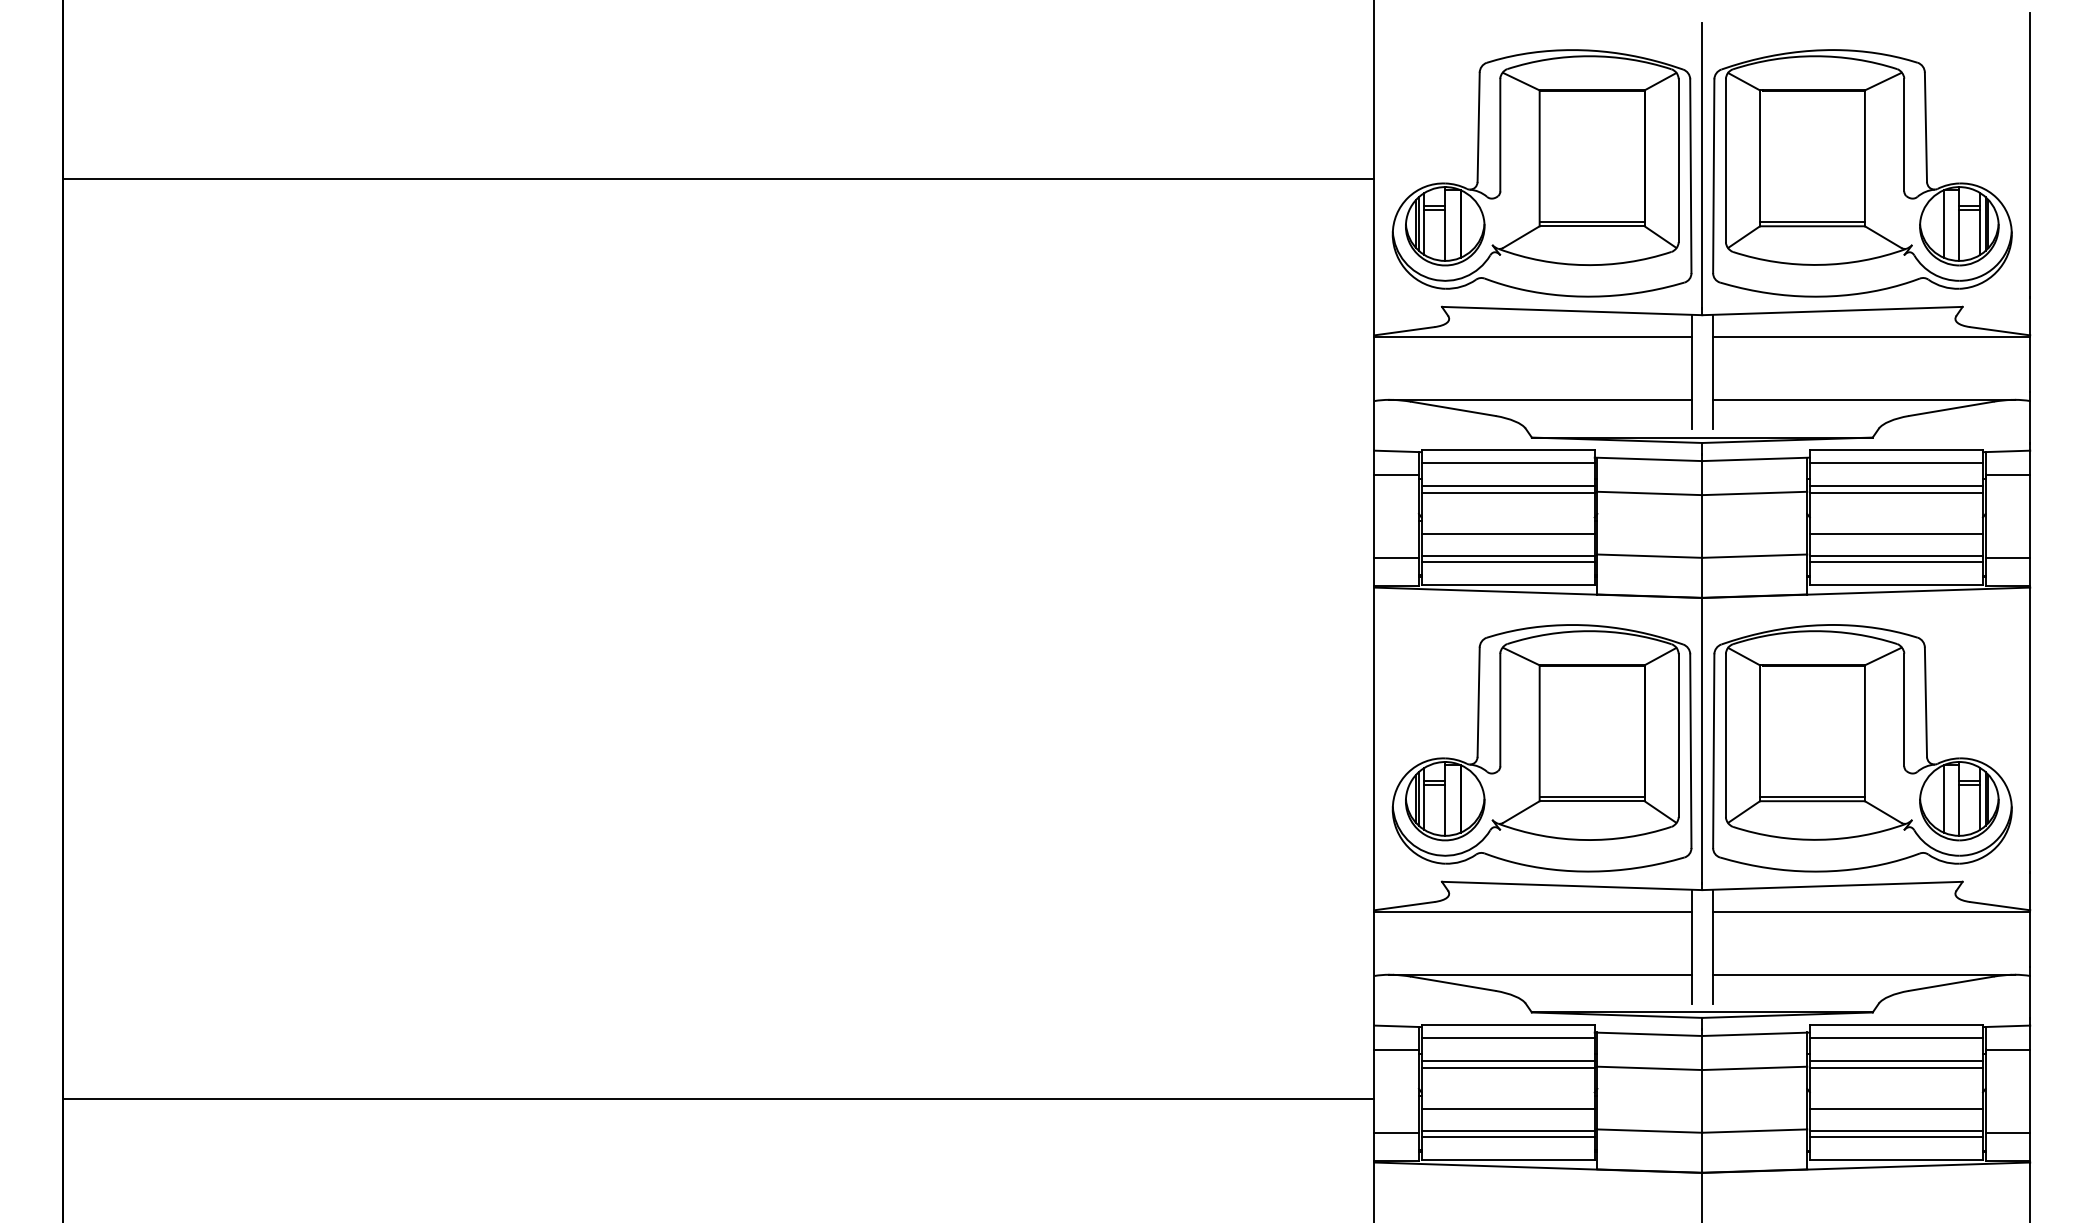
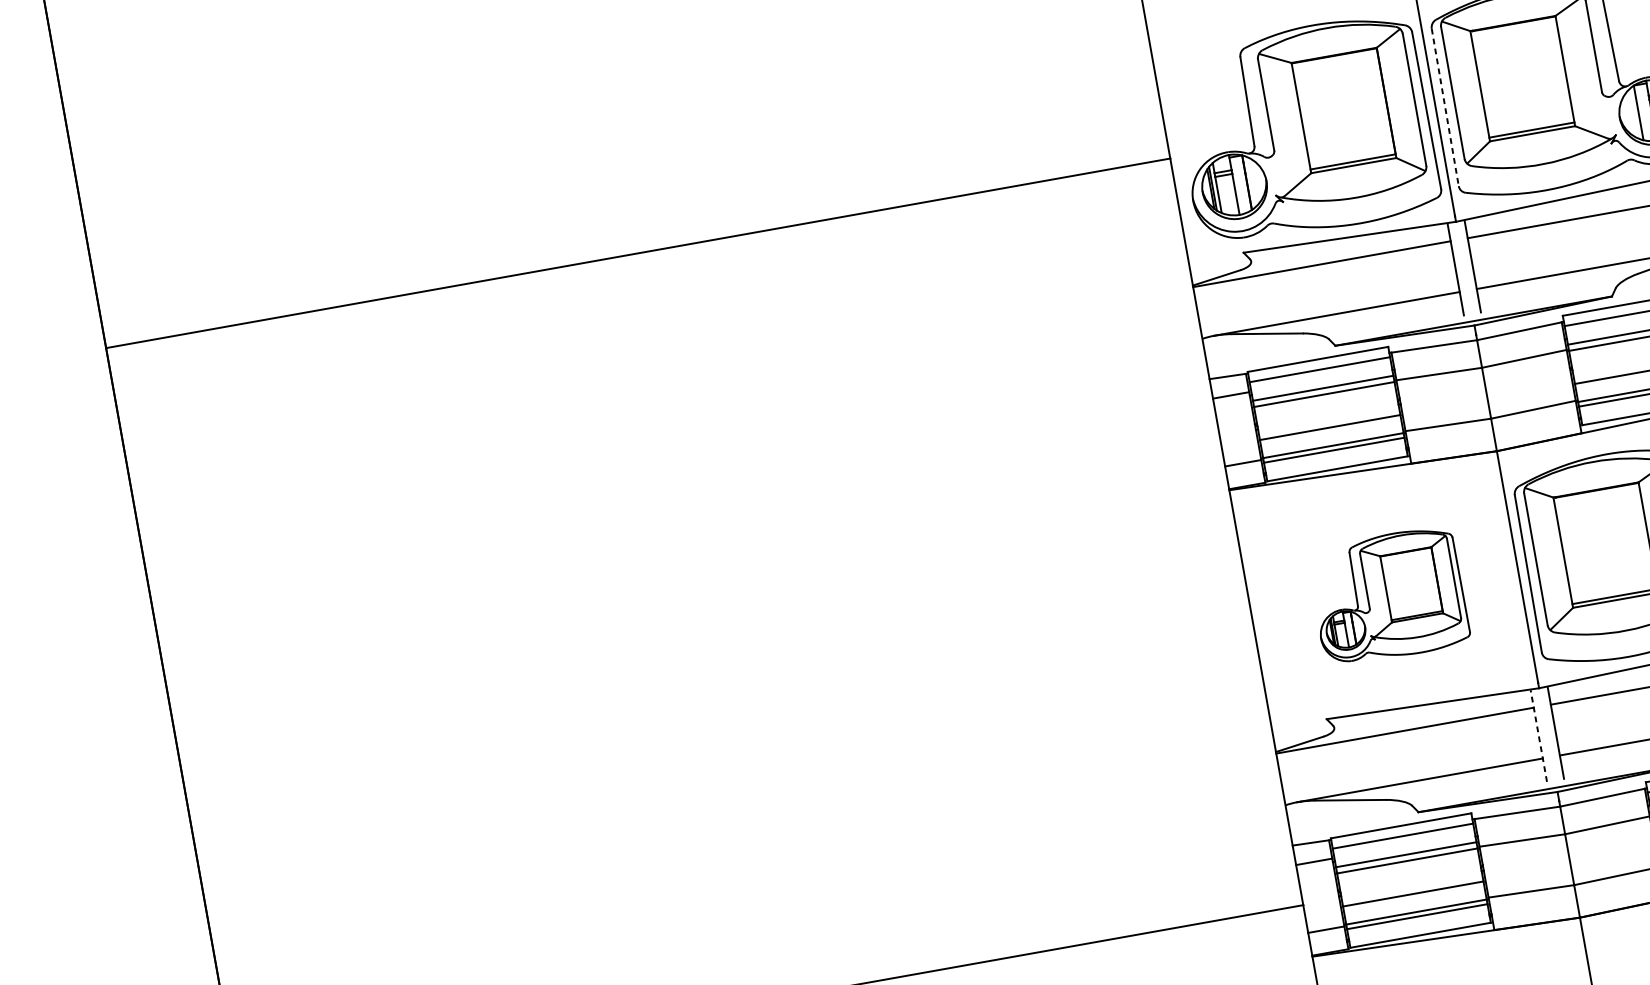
line: (1713, 176) -> (1445, 107), solid -> dashed
part: (1541, 748) -> (1388, 596), size x0.6
line: (1691, 946) -> (1538, 735), solid -> dashed

